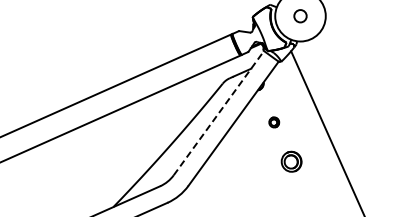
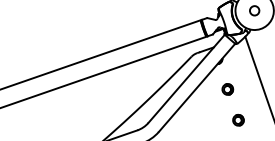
line: (218, 113) -> (186, 79), dashed -> solid
part: (274, 122) -> (228, 89), size x1.43
part: (291, 161) -> (238, 120), size x0.71

